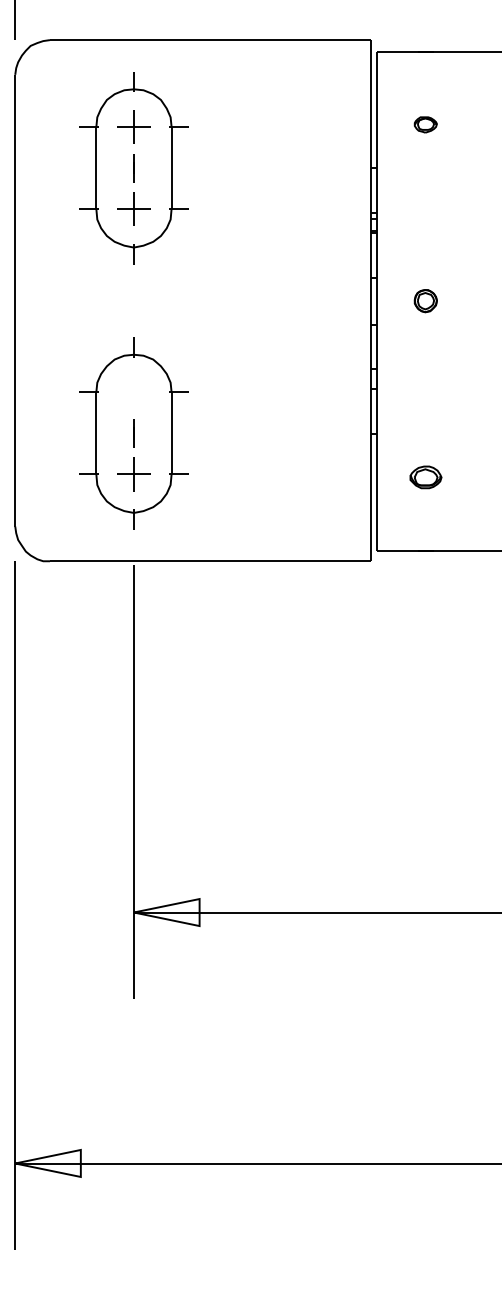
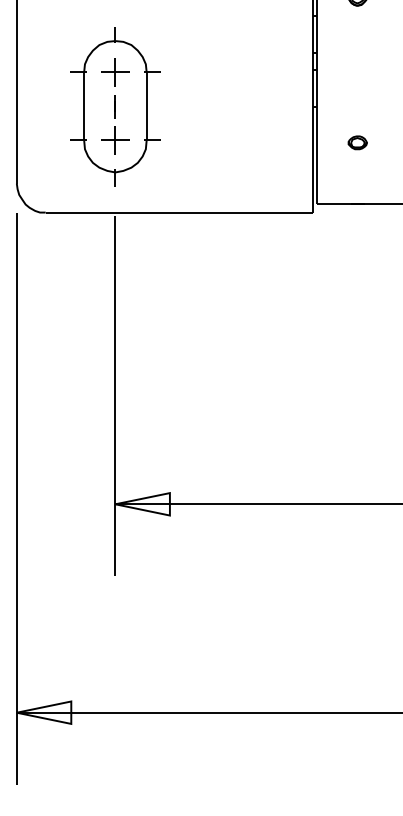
part: (133, 392) -> (115, 72), added
part: (425, 476) -> (357, 142), size x0.71

